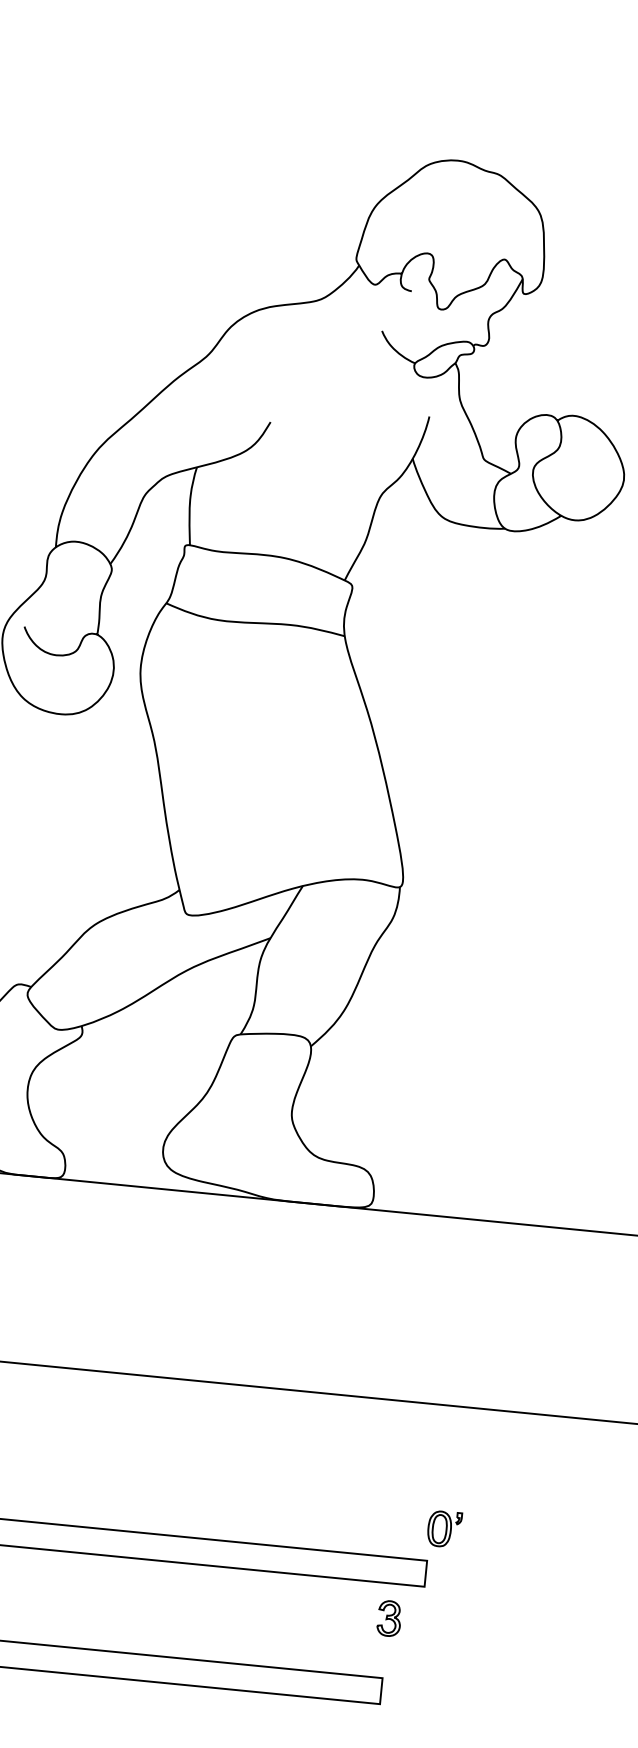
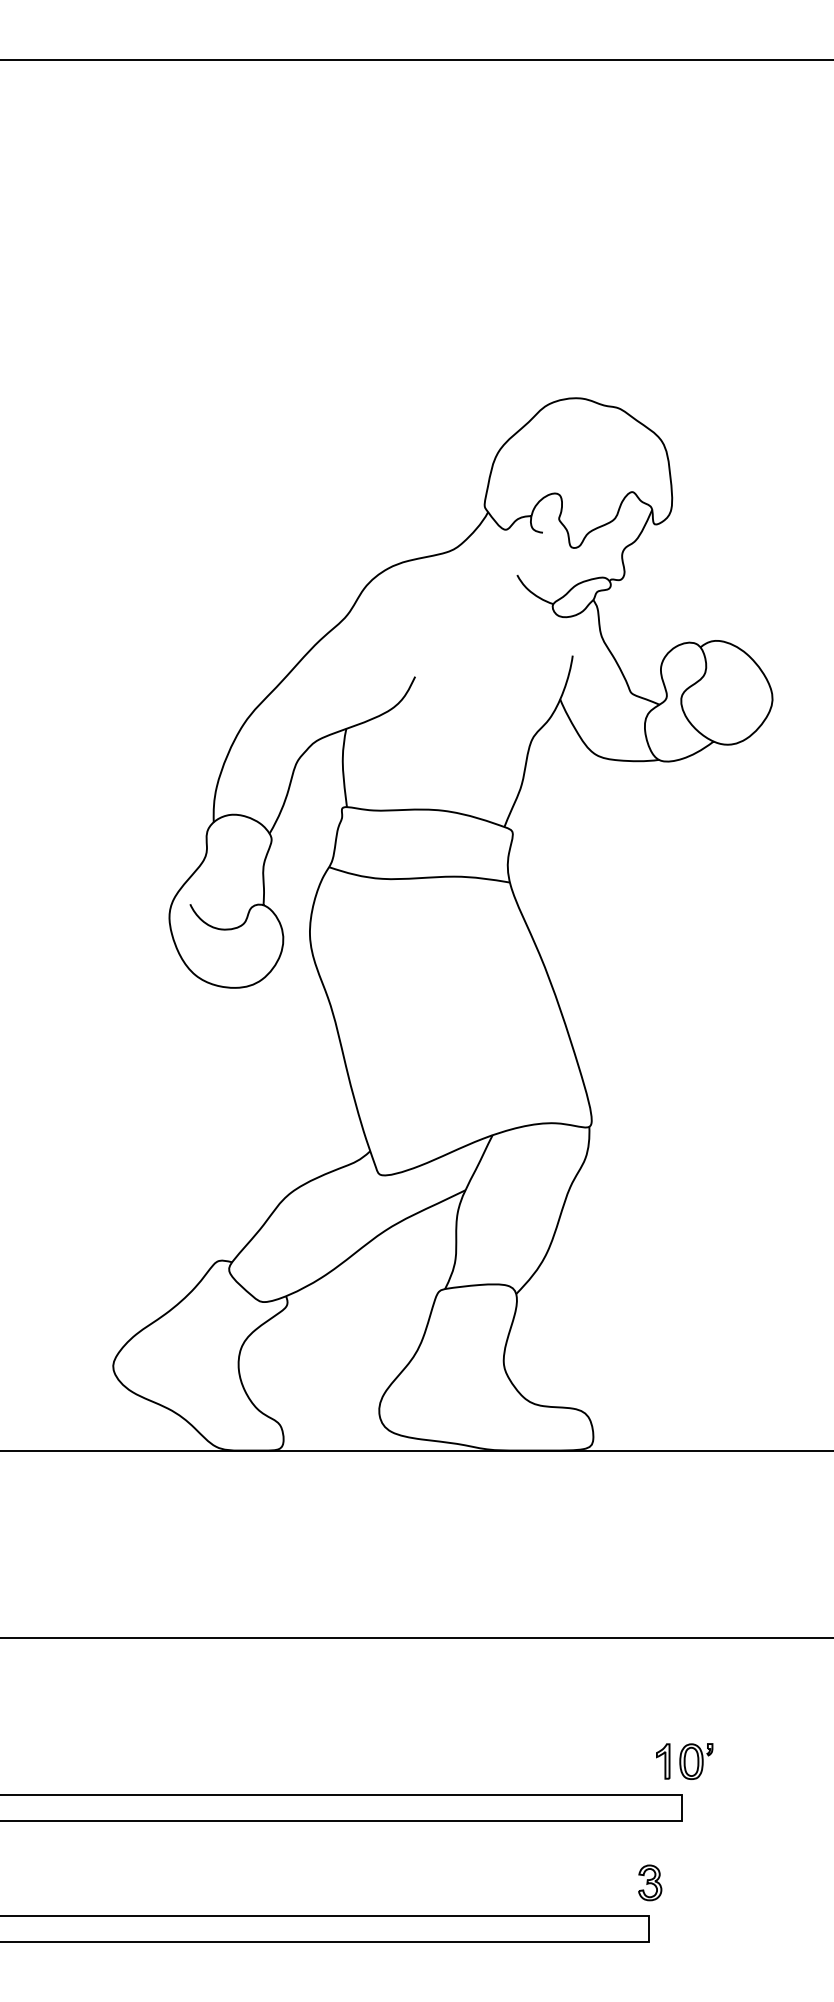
part: (411, 1525) -> (663, 1761), added
part: (389, 1618) -> (650, 1882), moved

